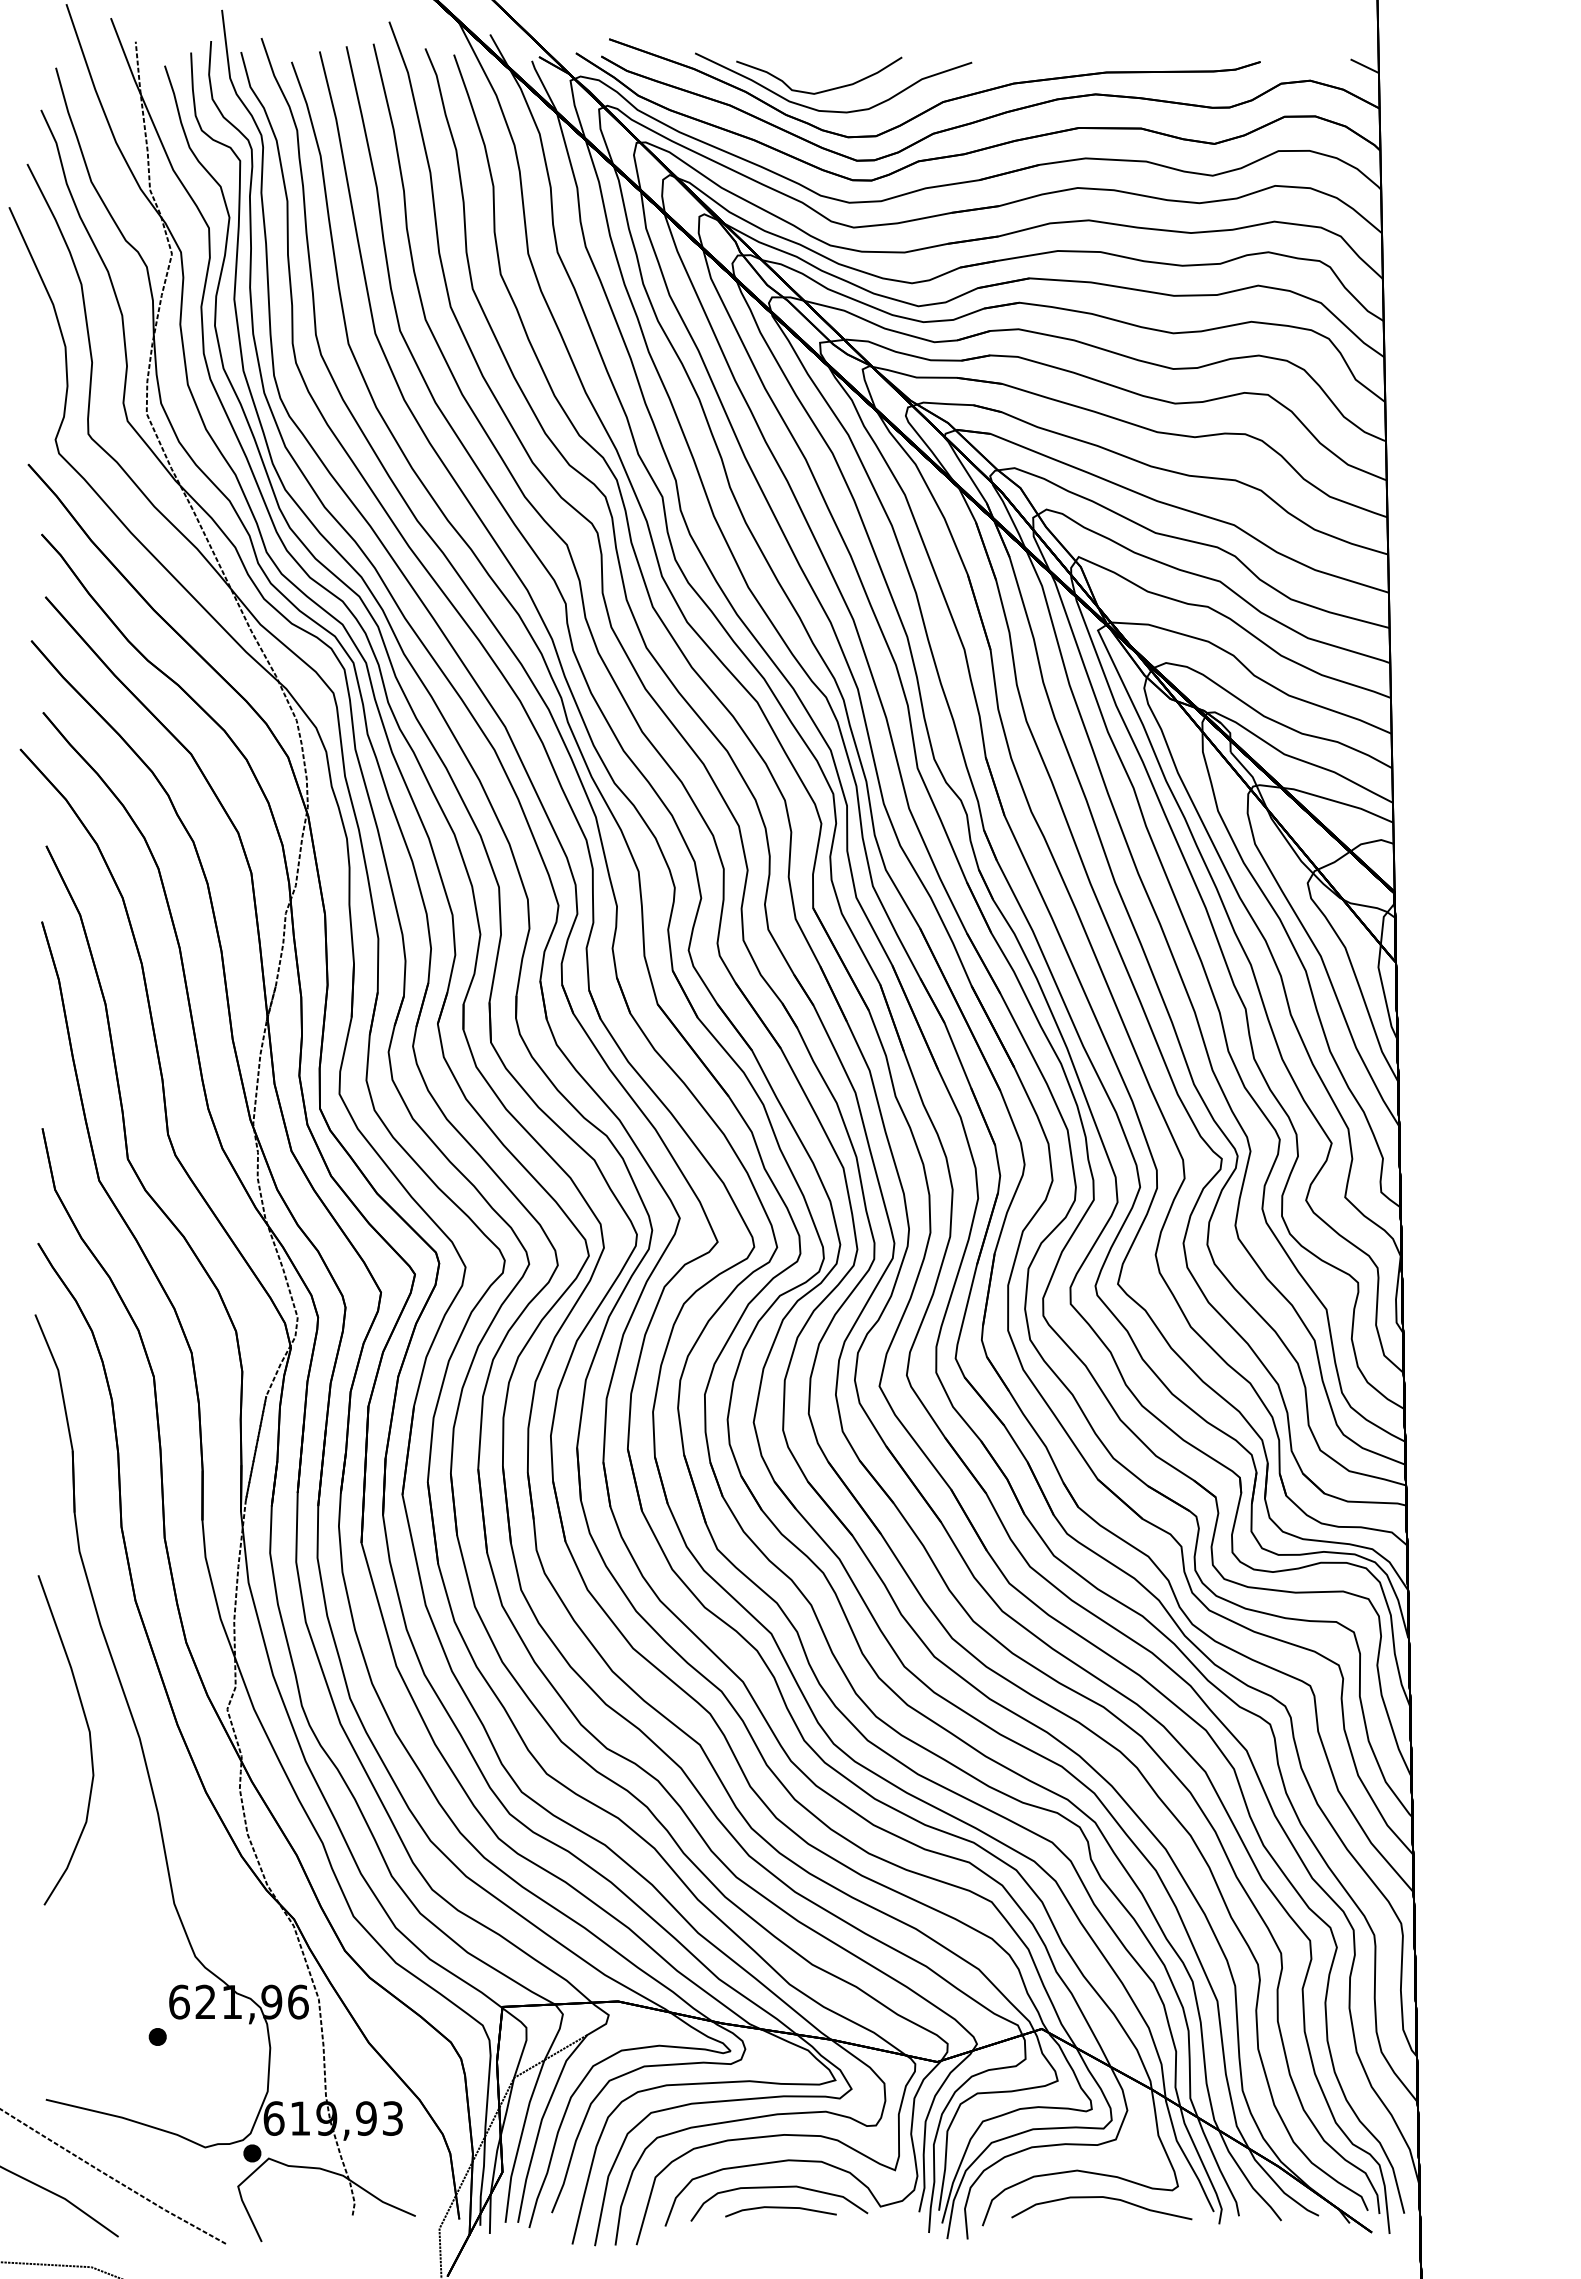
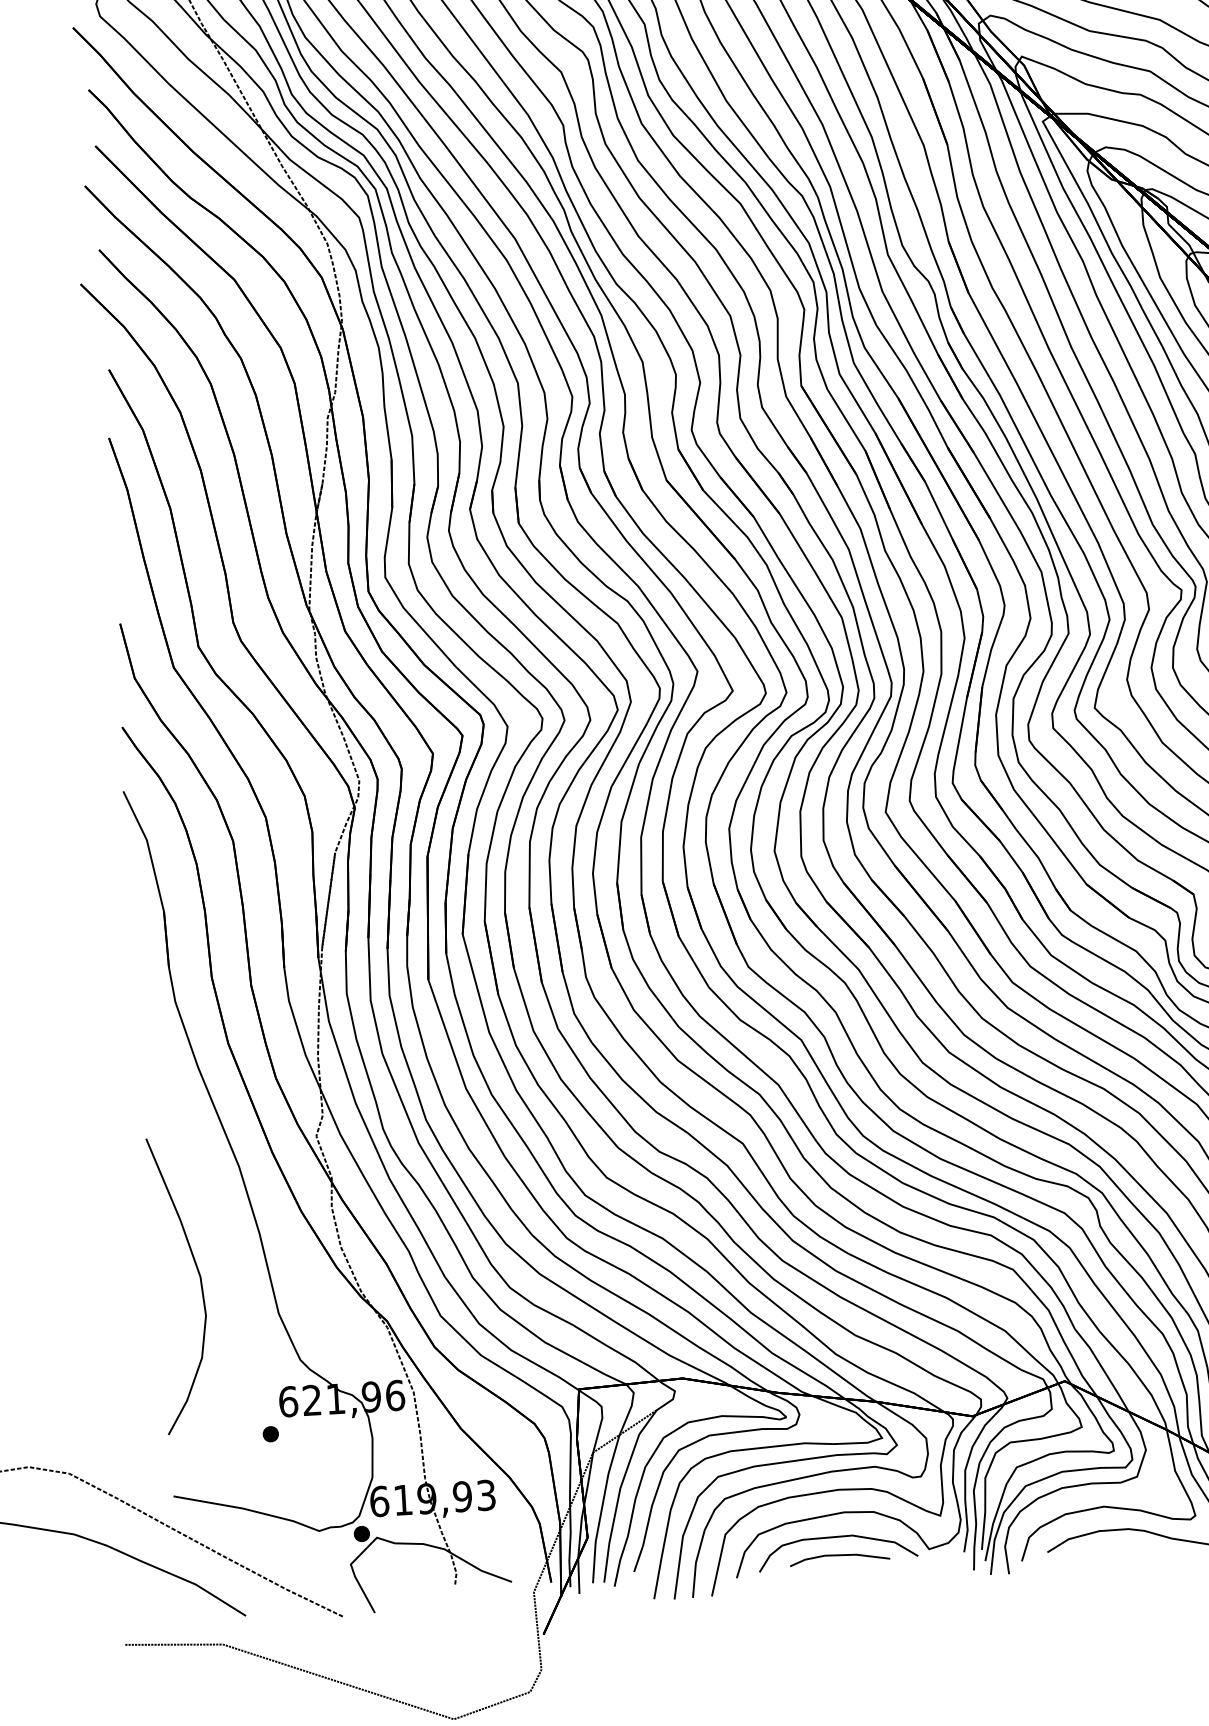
curve: (89, 1740) -> (200, 1284), moved

